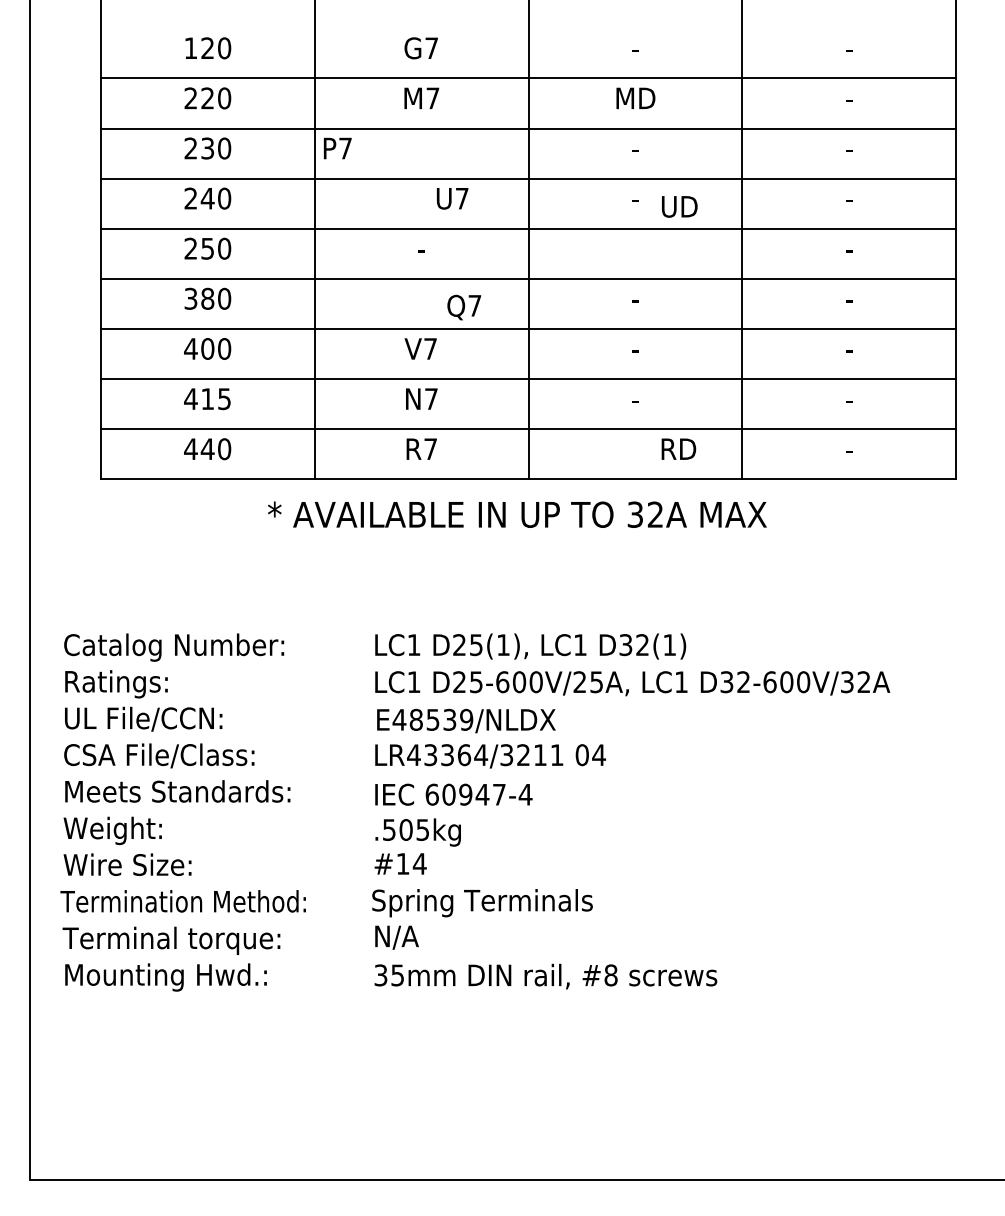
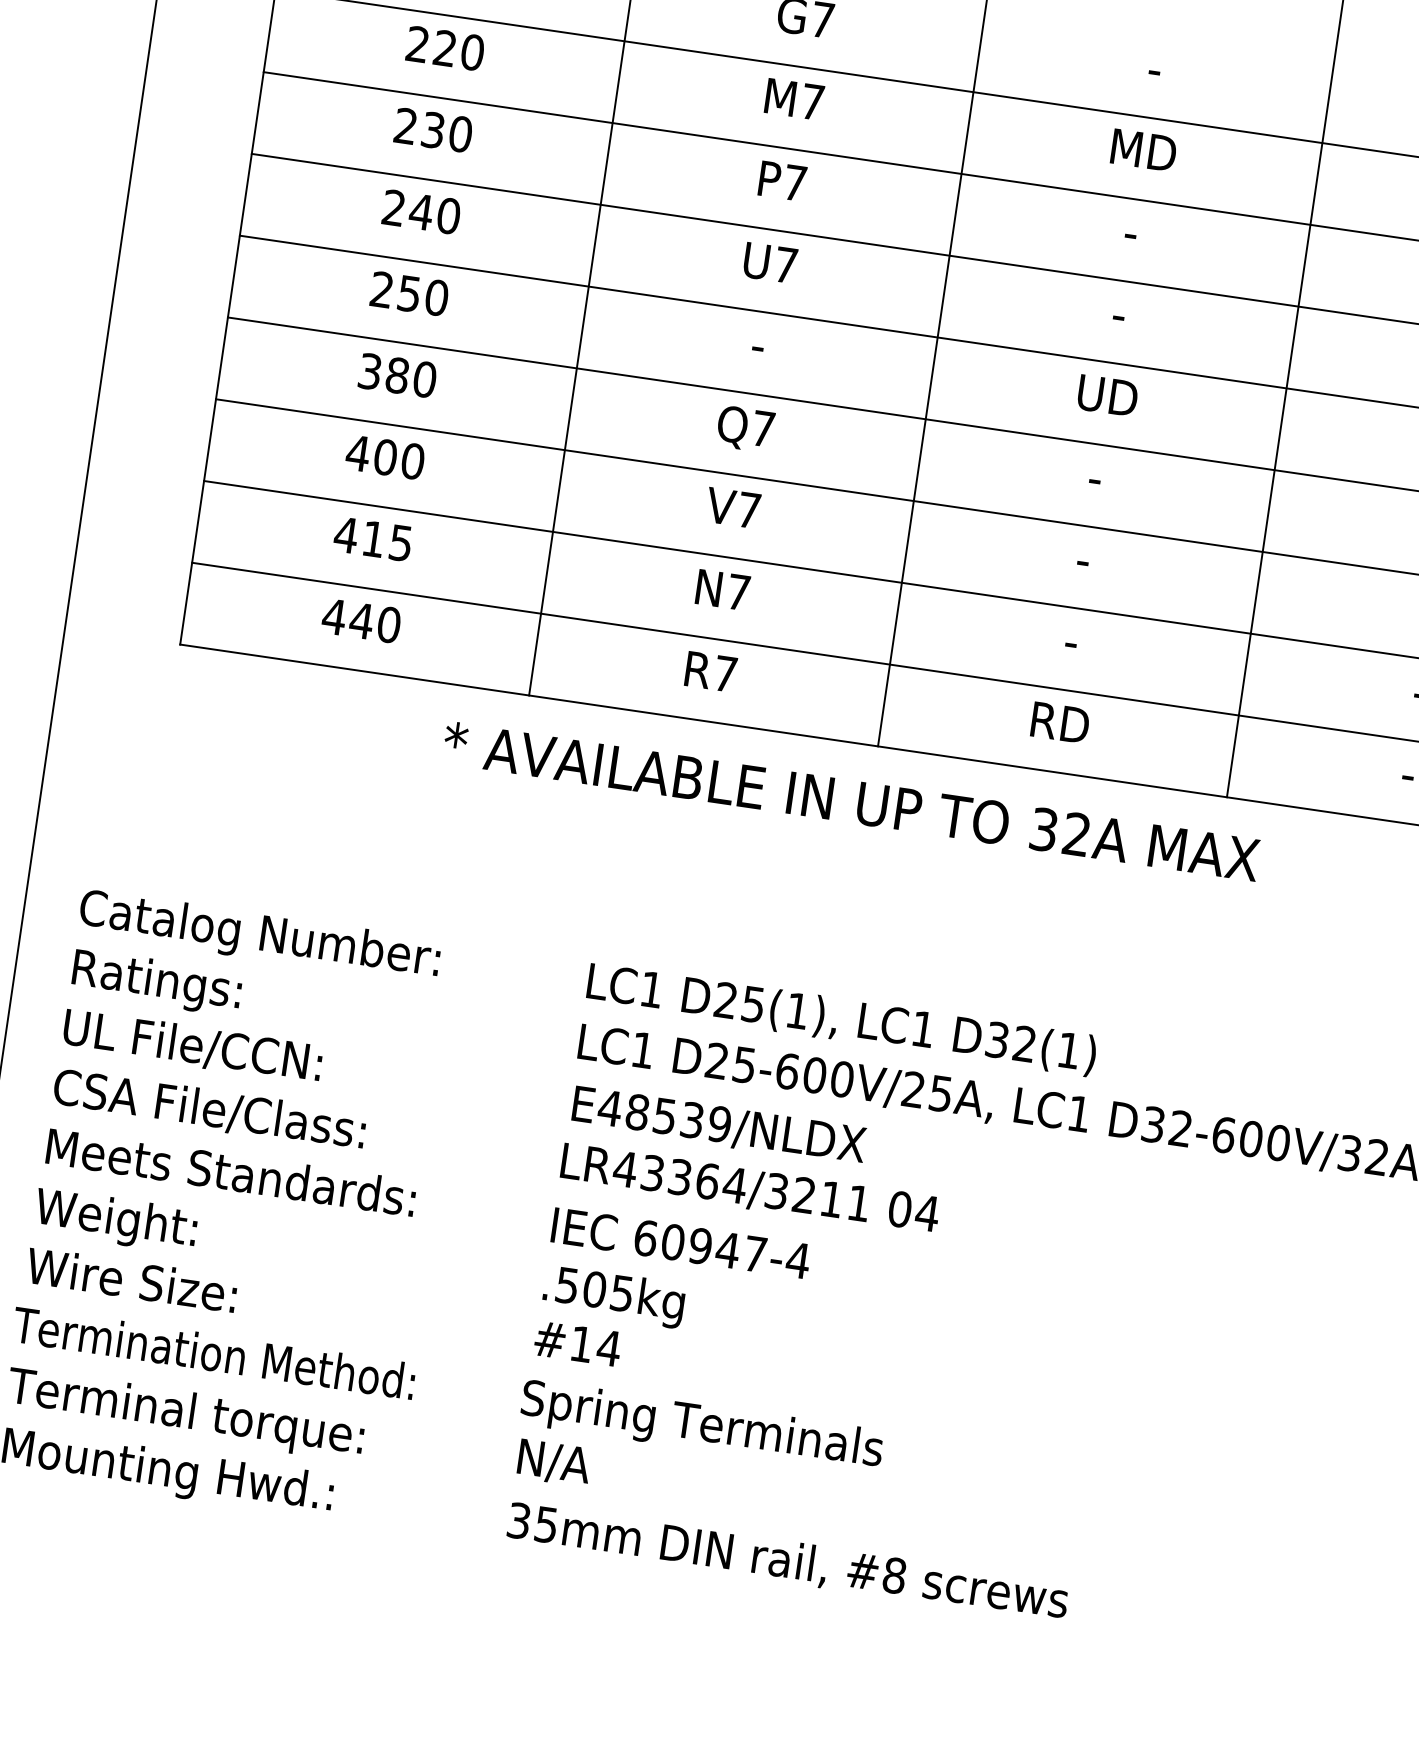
text: (337, 148) -> (782, 181), moved
text: (452, 198) -> (770, 262), moved
text: (679, 206) -> (1107, 395), moved
text: (464, 307) -> (745, 429), moved
text: (678, 448) -> (1059, 721), moved

